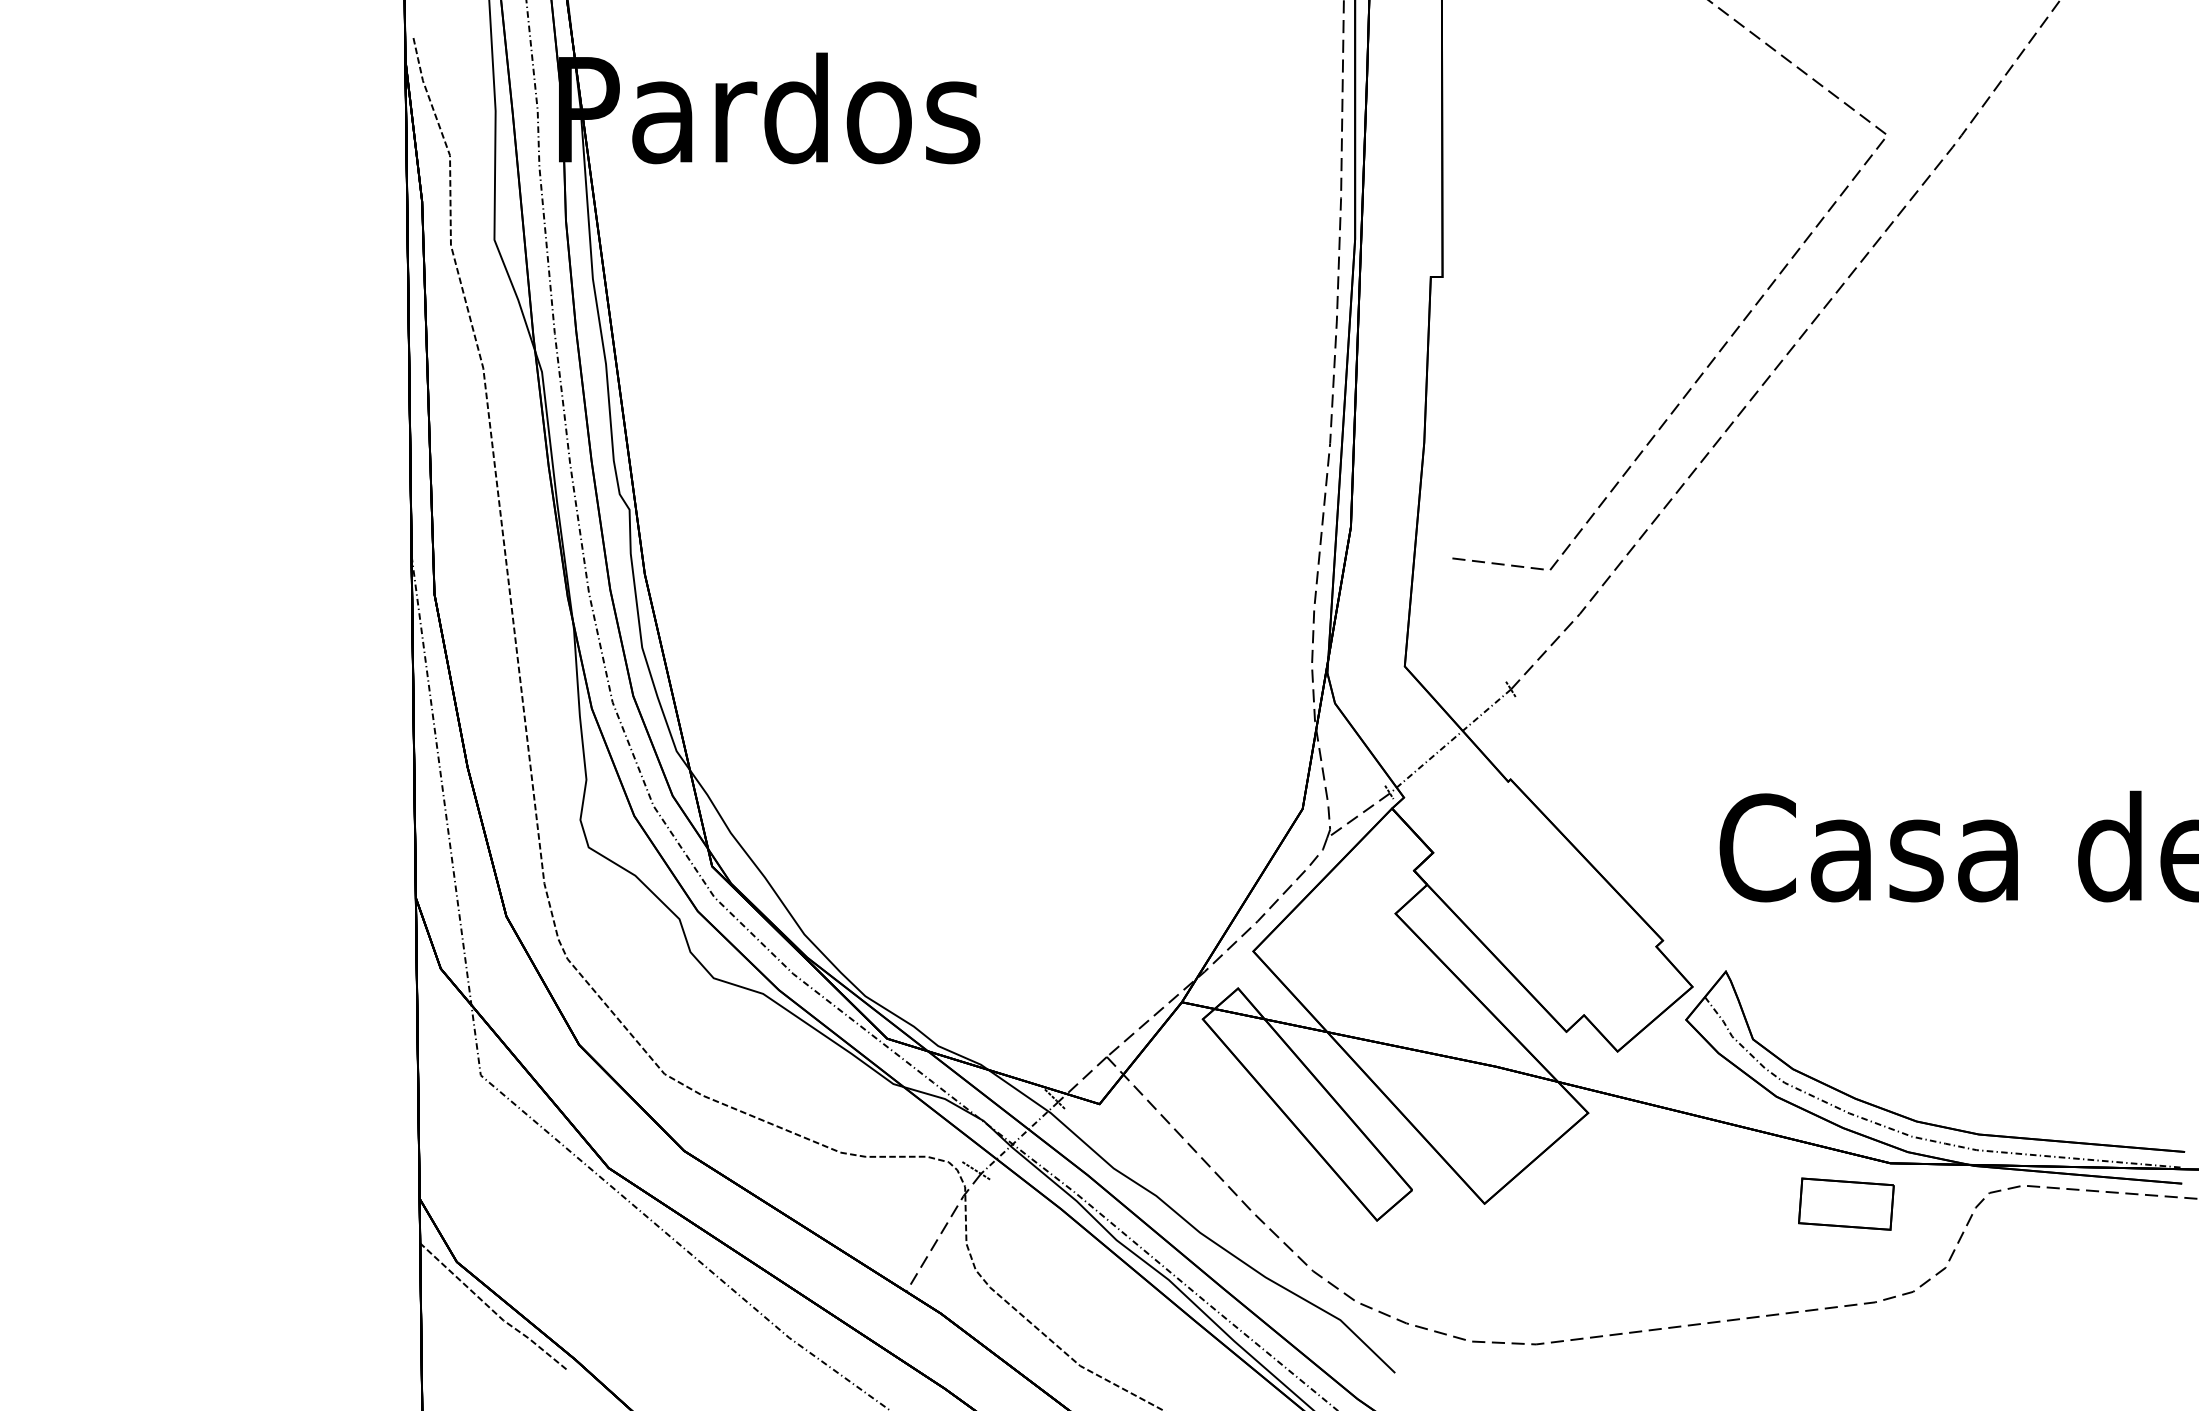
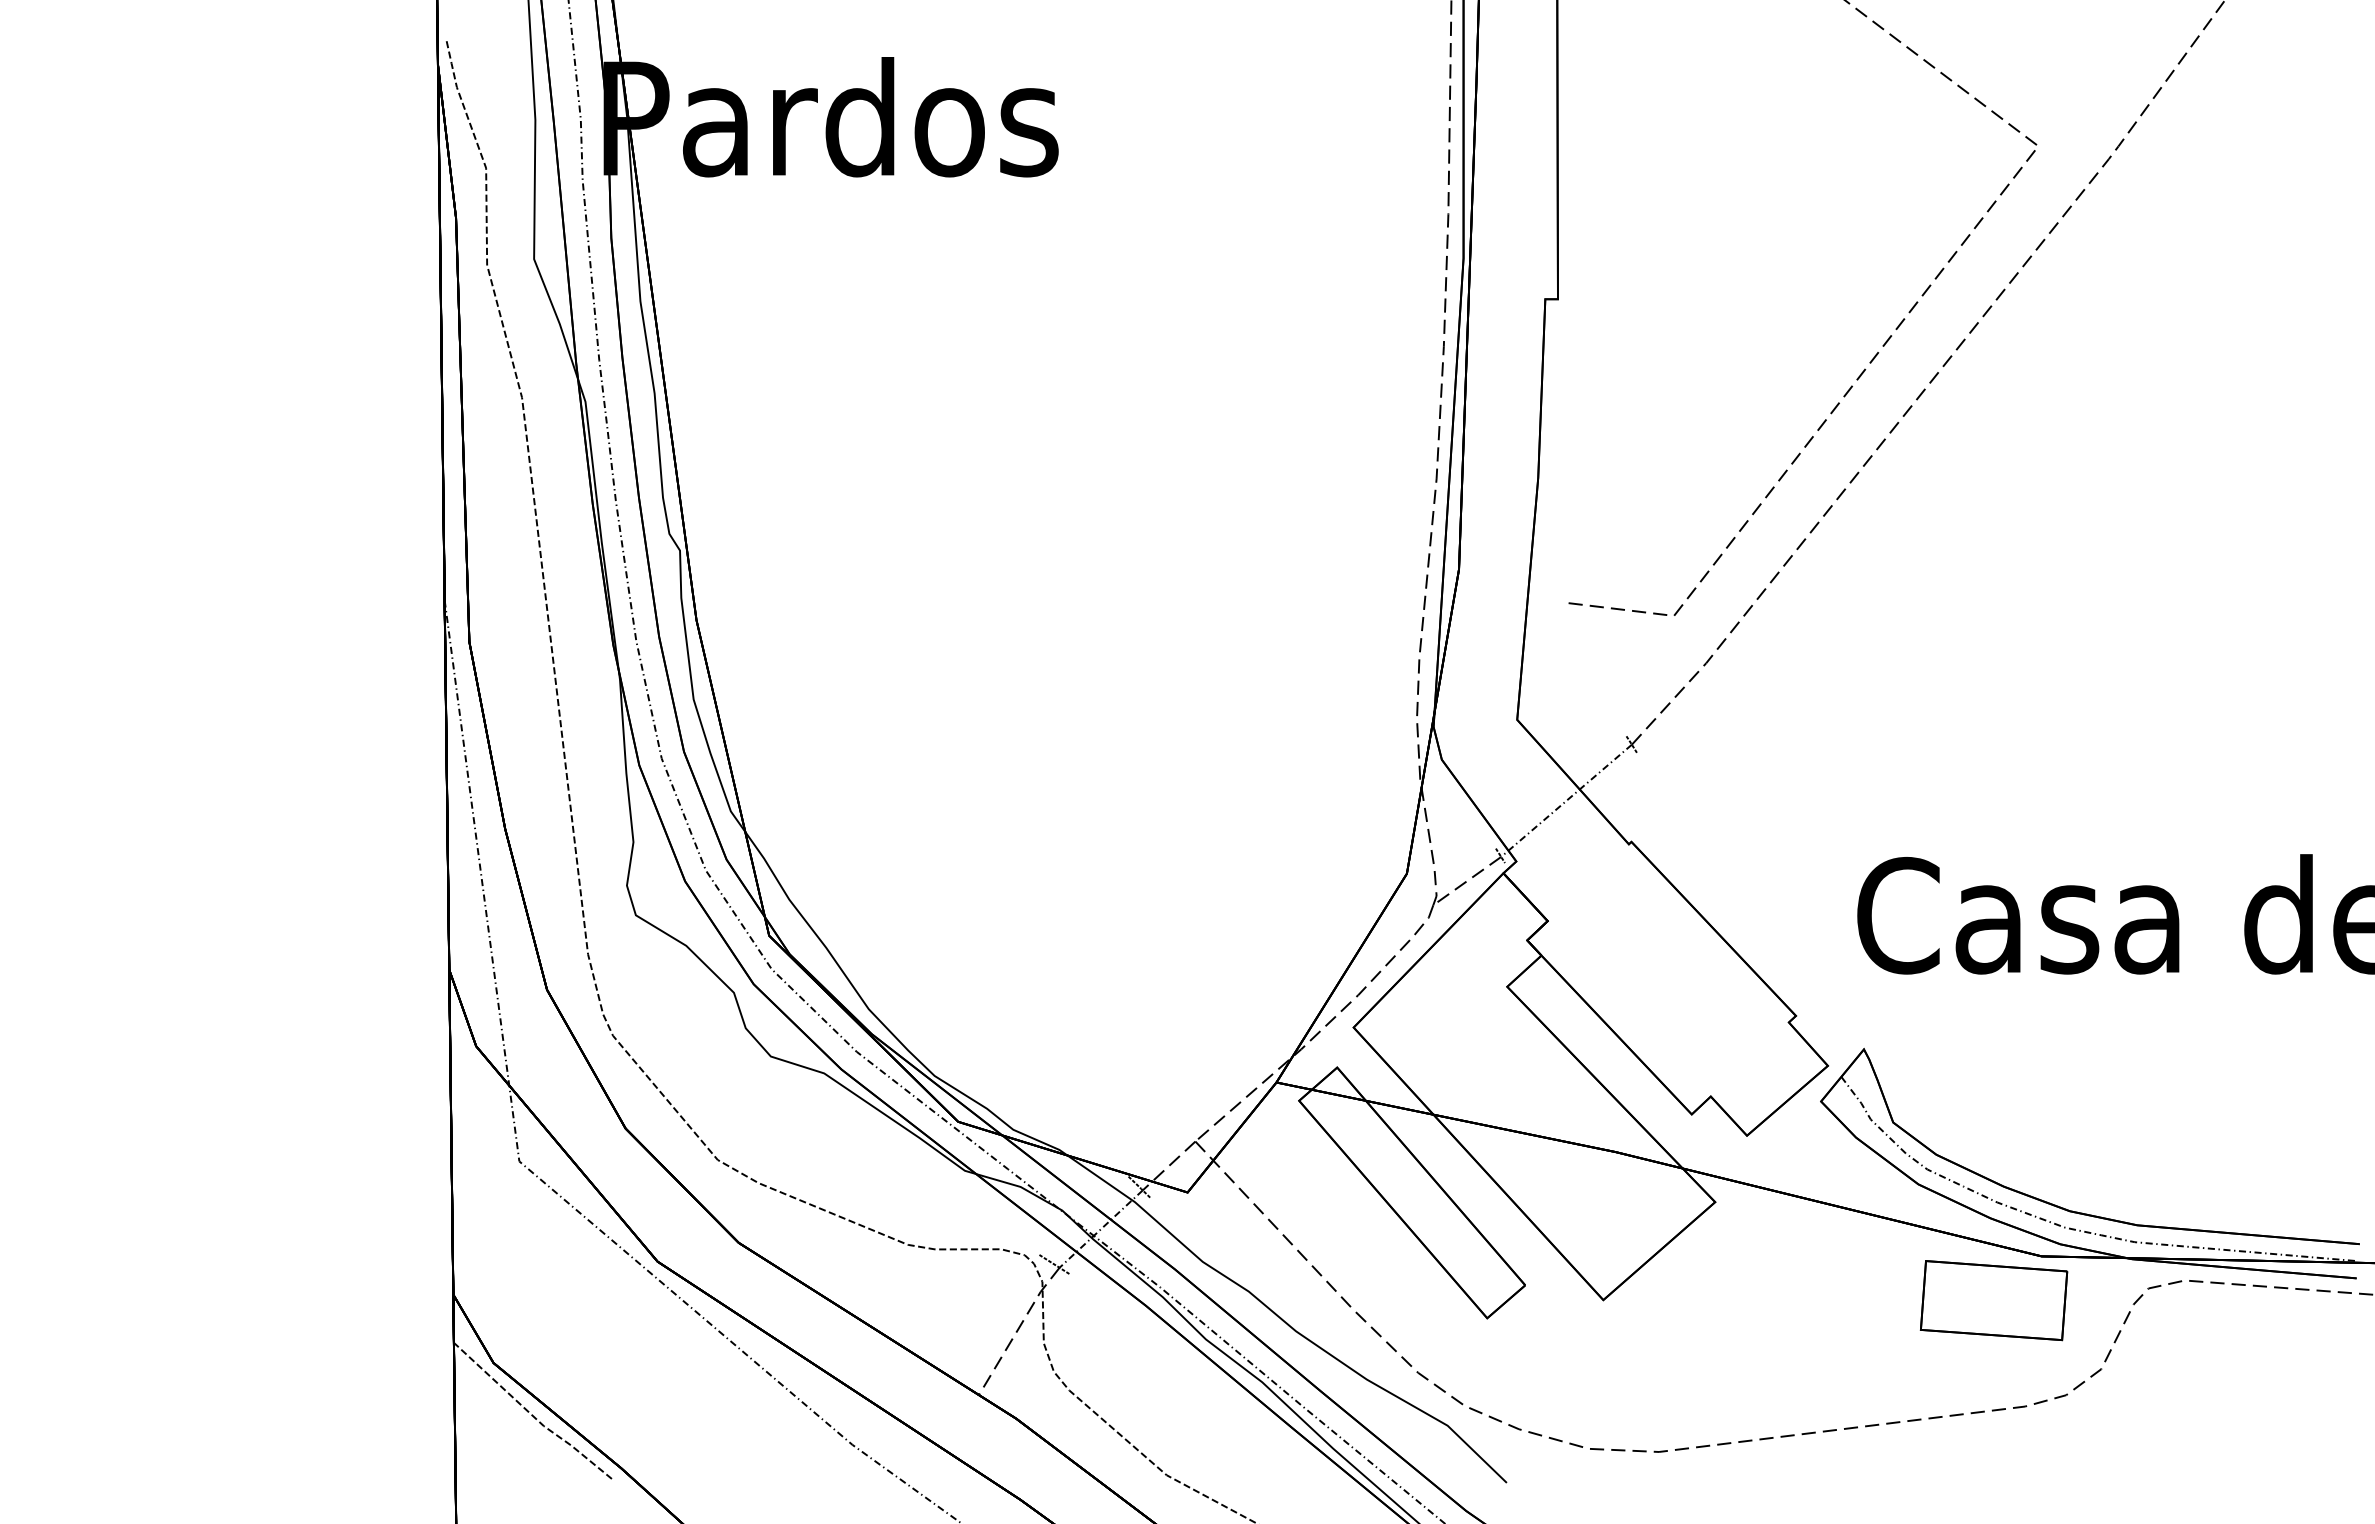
part: (1846, 1203) -> (1994, 1299), size x1.43

